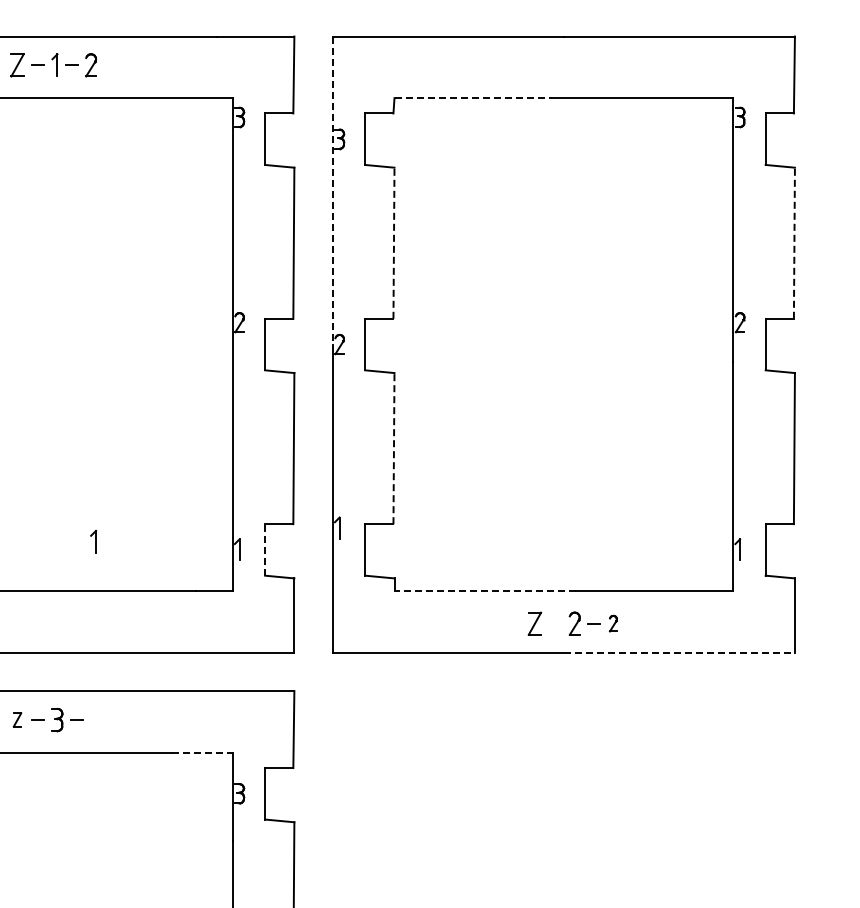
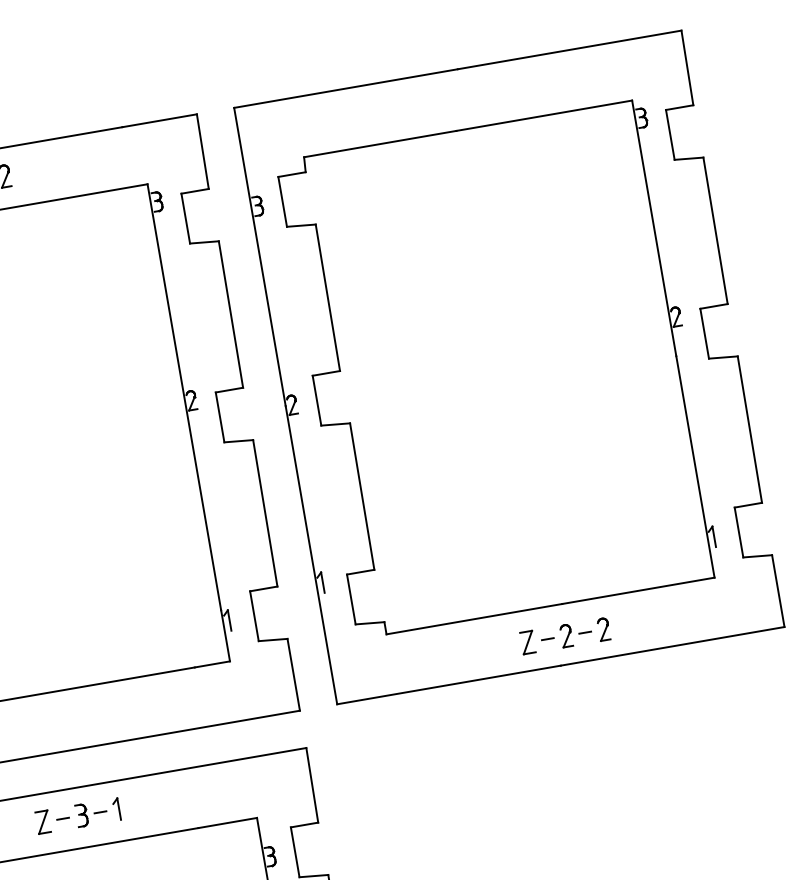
line: (473, 98) -> (380, 144), dashed -> solid
line: (332, 191) -> (259, 257), dashed -> solid
line: (393, 243) -> (327, 298), dashed -> solid
line: (794, 243) -> (715, 231), dashed -> solid
line: (393, 448) -> (361, 496), dashed -> solid
part: (93, 541) -> (116, 809), moved
line: (265, 549) -> (254, 615), dashed -> solid
line: (485, 591) -> (474, 619), dashed -> solid
line: (555, 623) -> (547, 638), added
part: (613, 623) -> (603, 629), size x1.43
line: (679, 652) -> (672, 646), dashed -> solid
part: (17, 719) -> (43, 821), size x1.67
line: (203, 752) -> (228, 822), dashed -> solid

